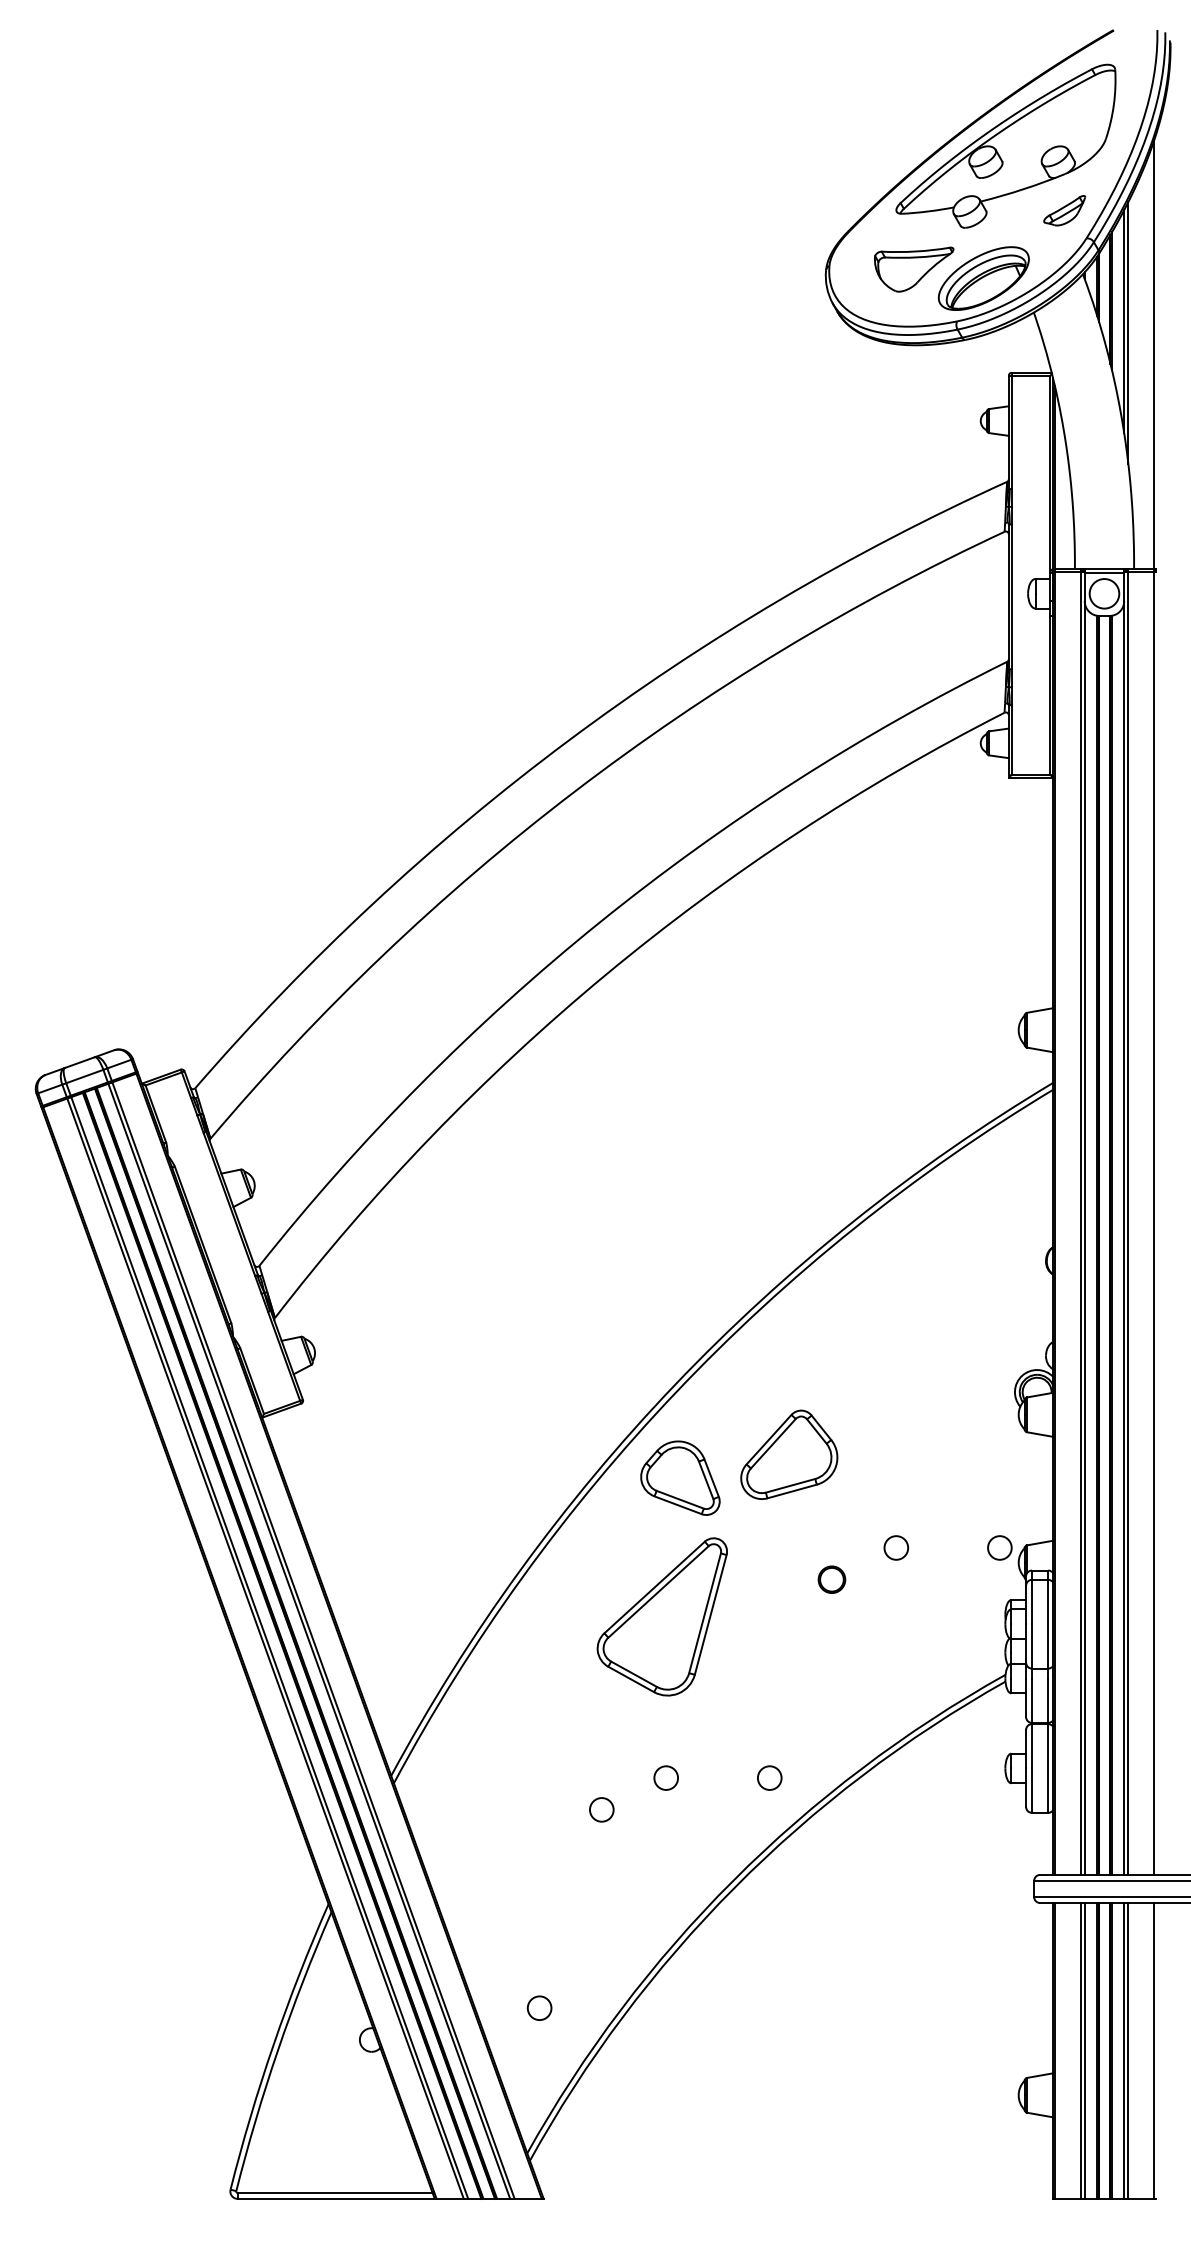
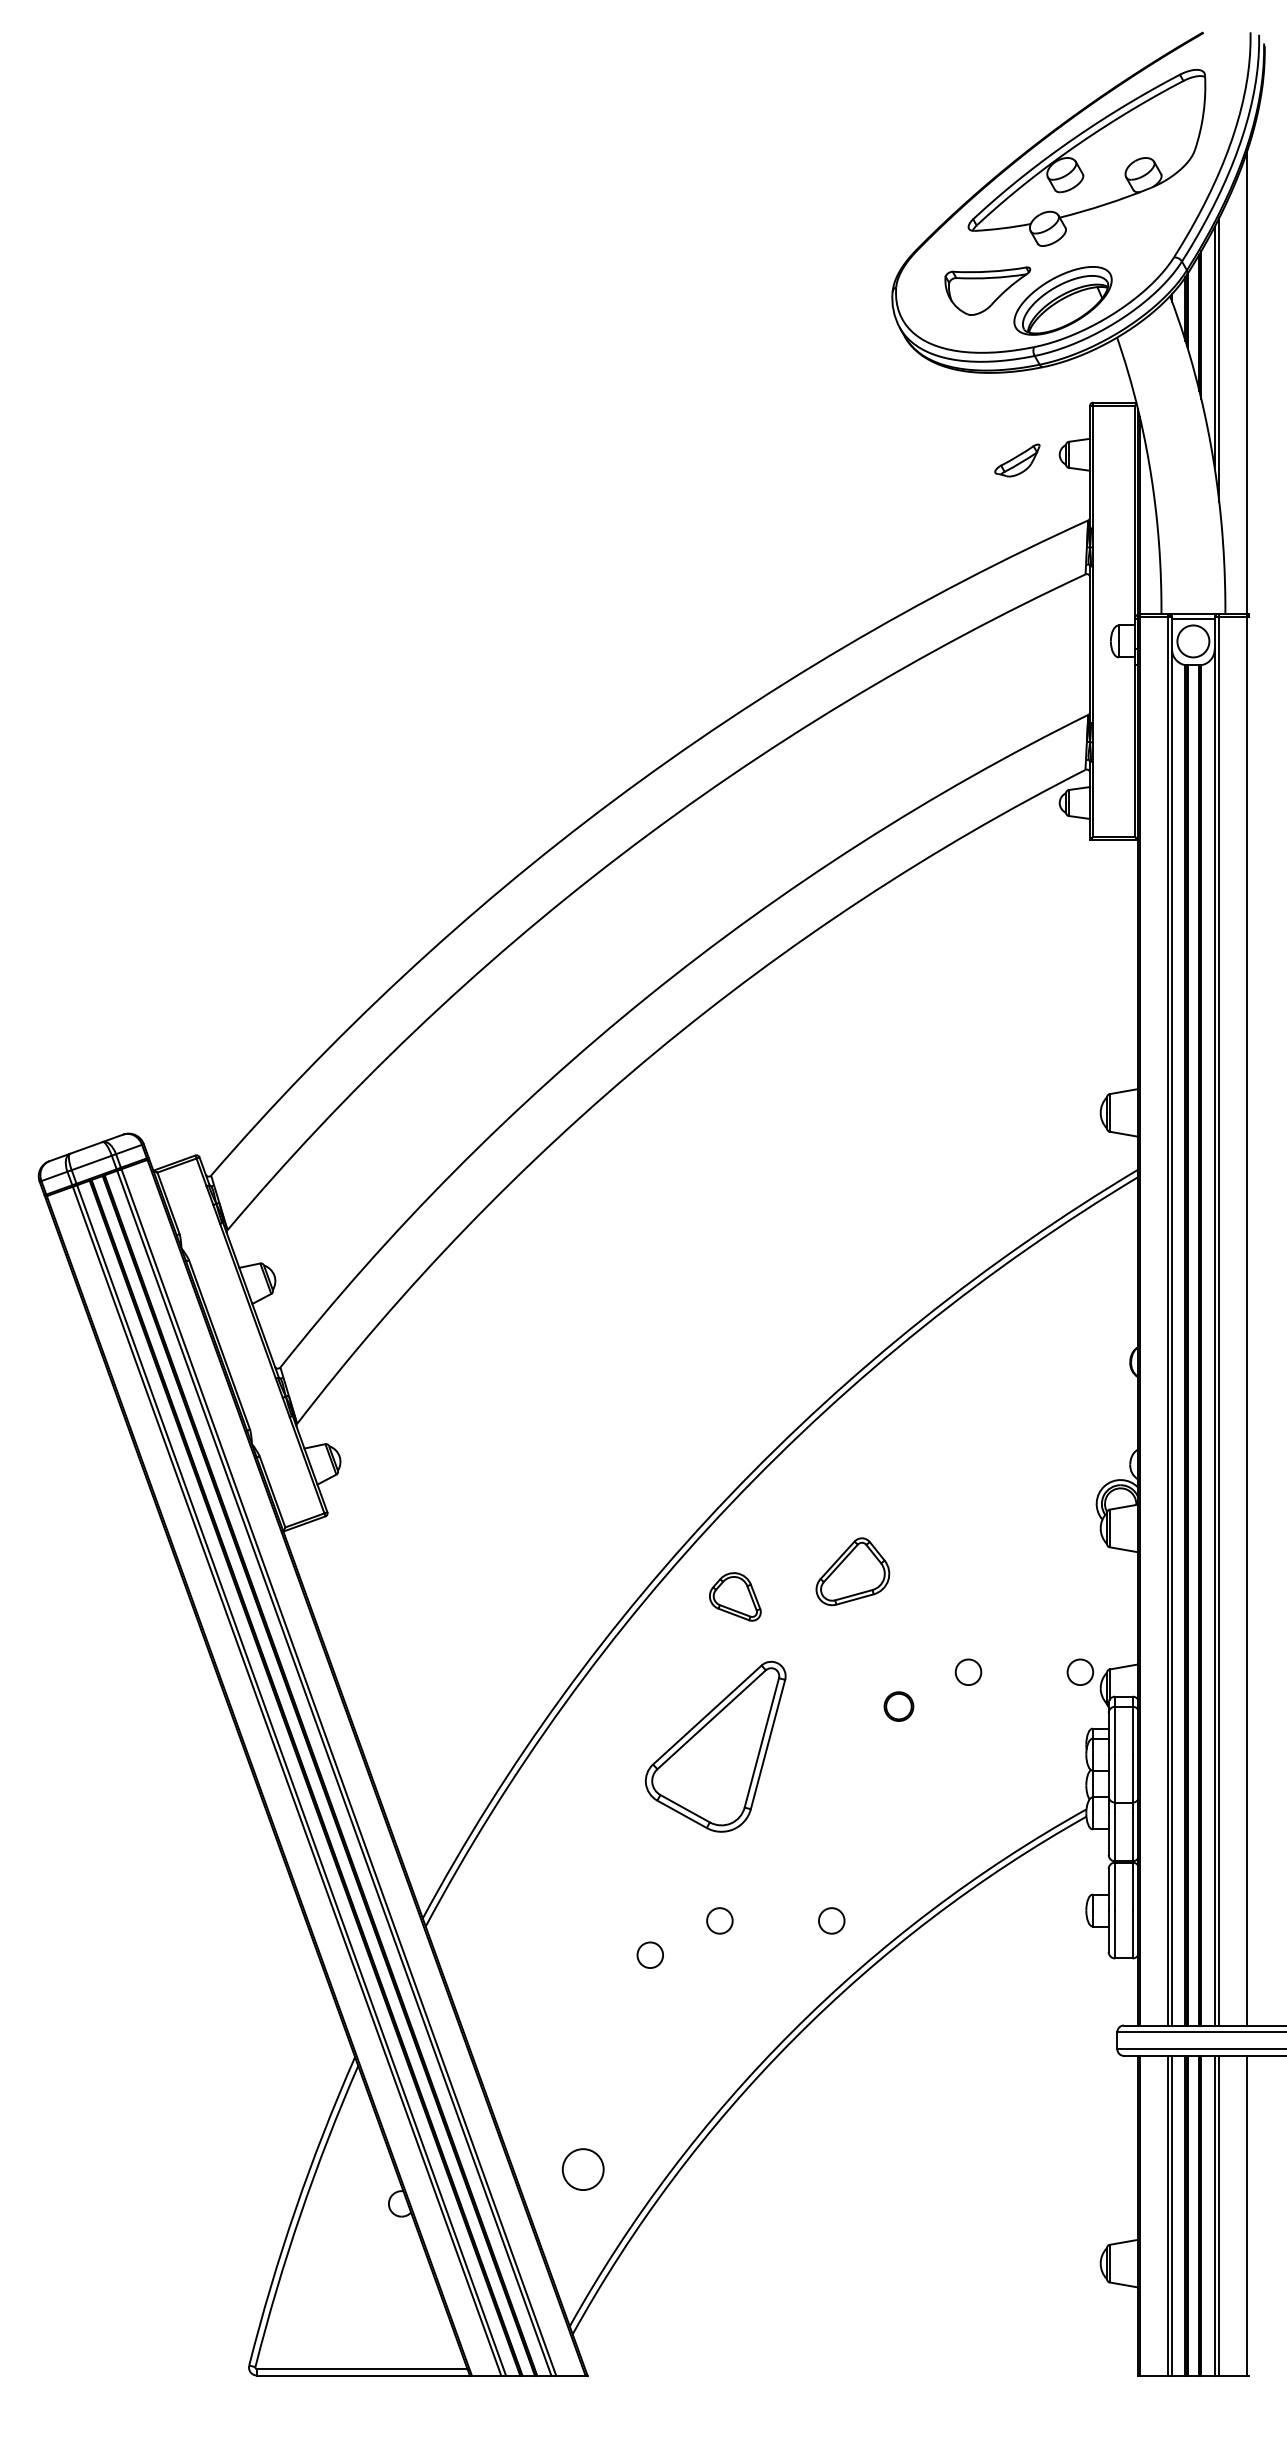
part: (1064, 210) -> (1017, 460), moved
part: (788, 1454) -> (852, 1571), size x0.7
part: (680, 1477) -> (735, 1596), size x0.6
circle: (539, 2008) -> (582, 2169), size x1.6

